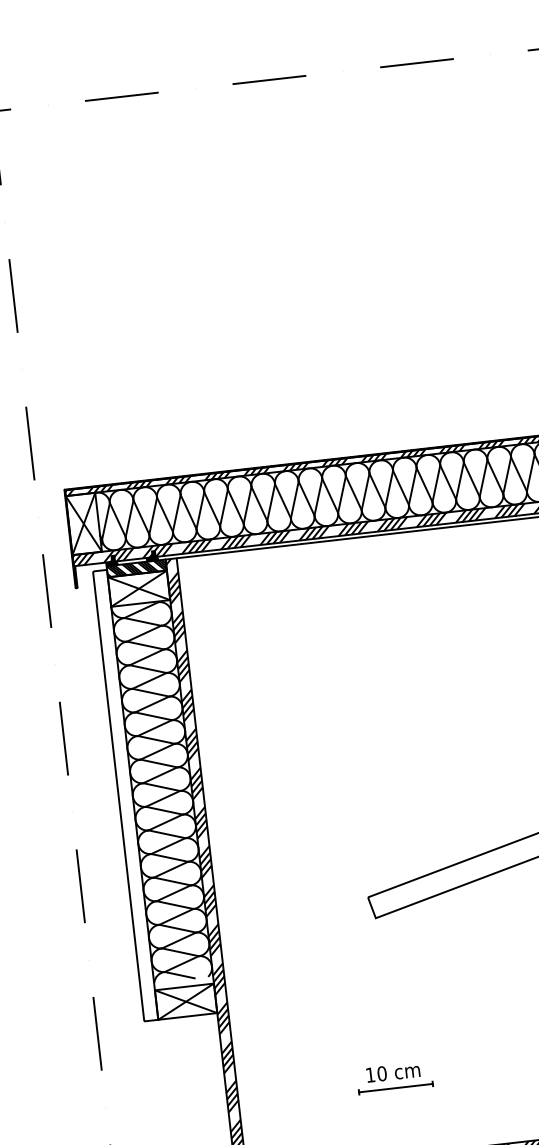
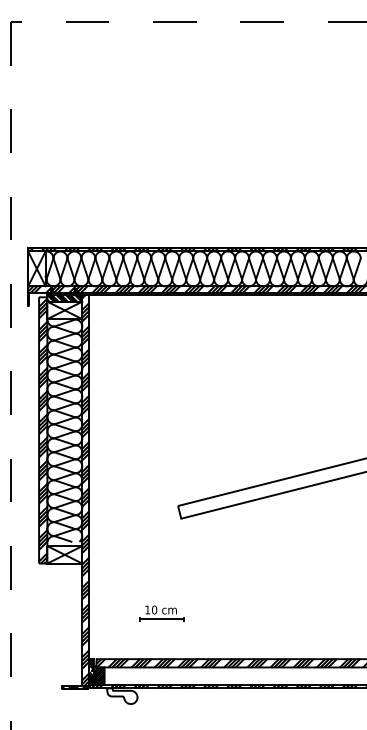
hatch: (126, 795) -> (43, 430), added
part: (394, 1078) -> (161, 613), moved

